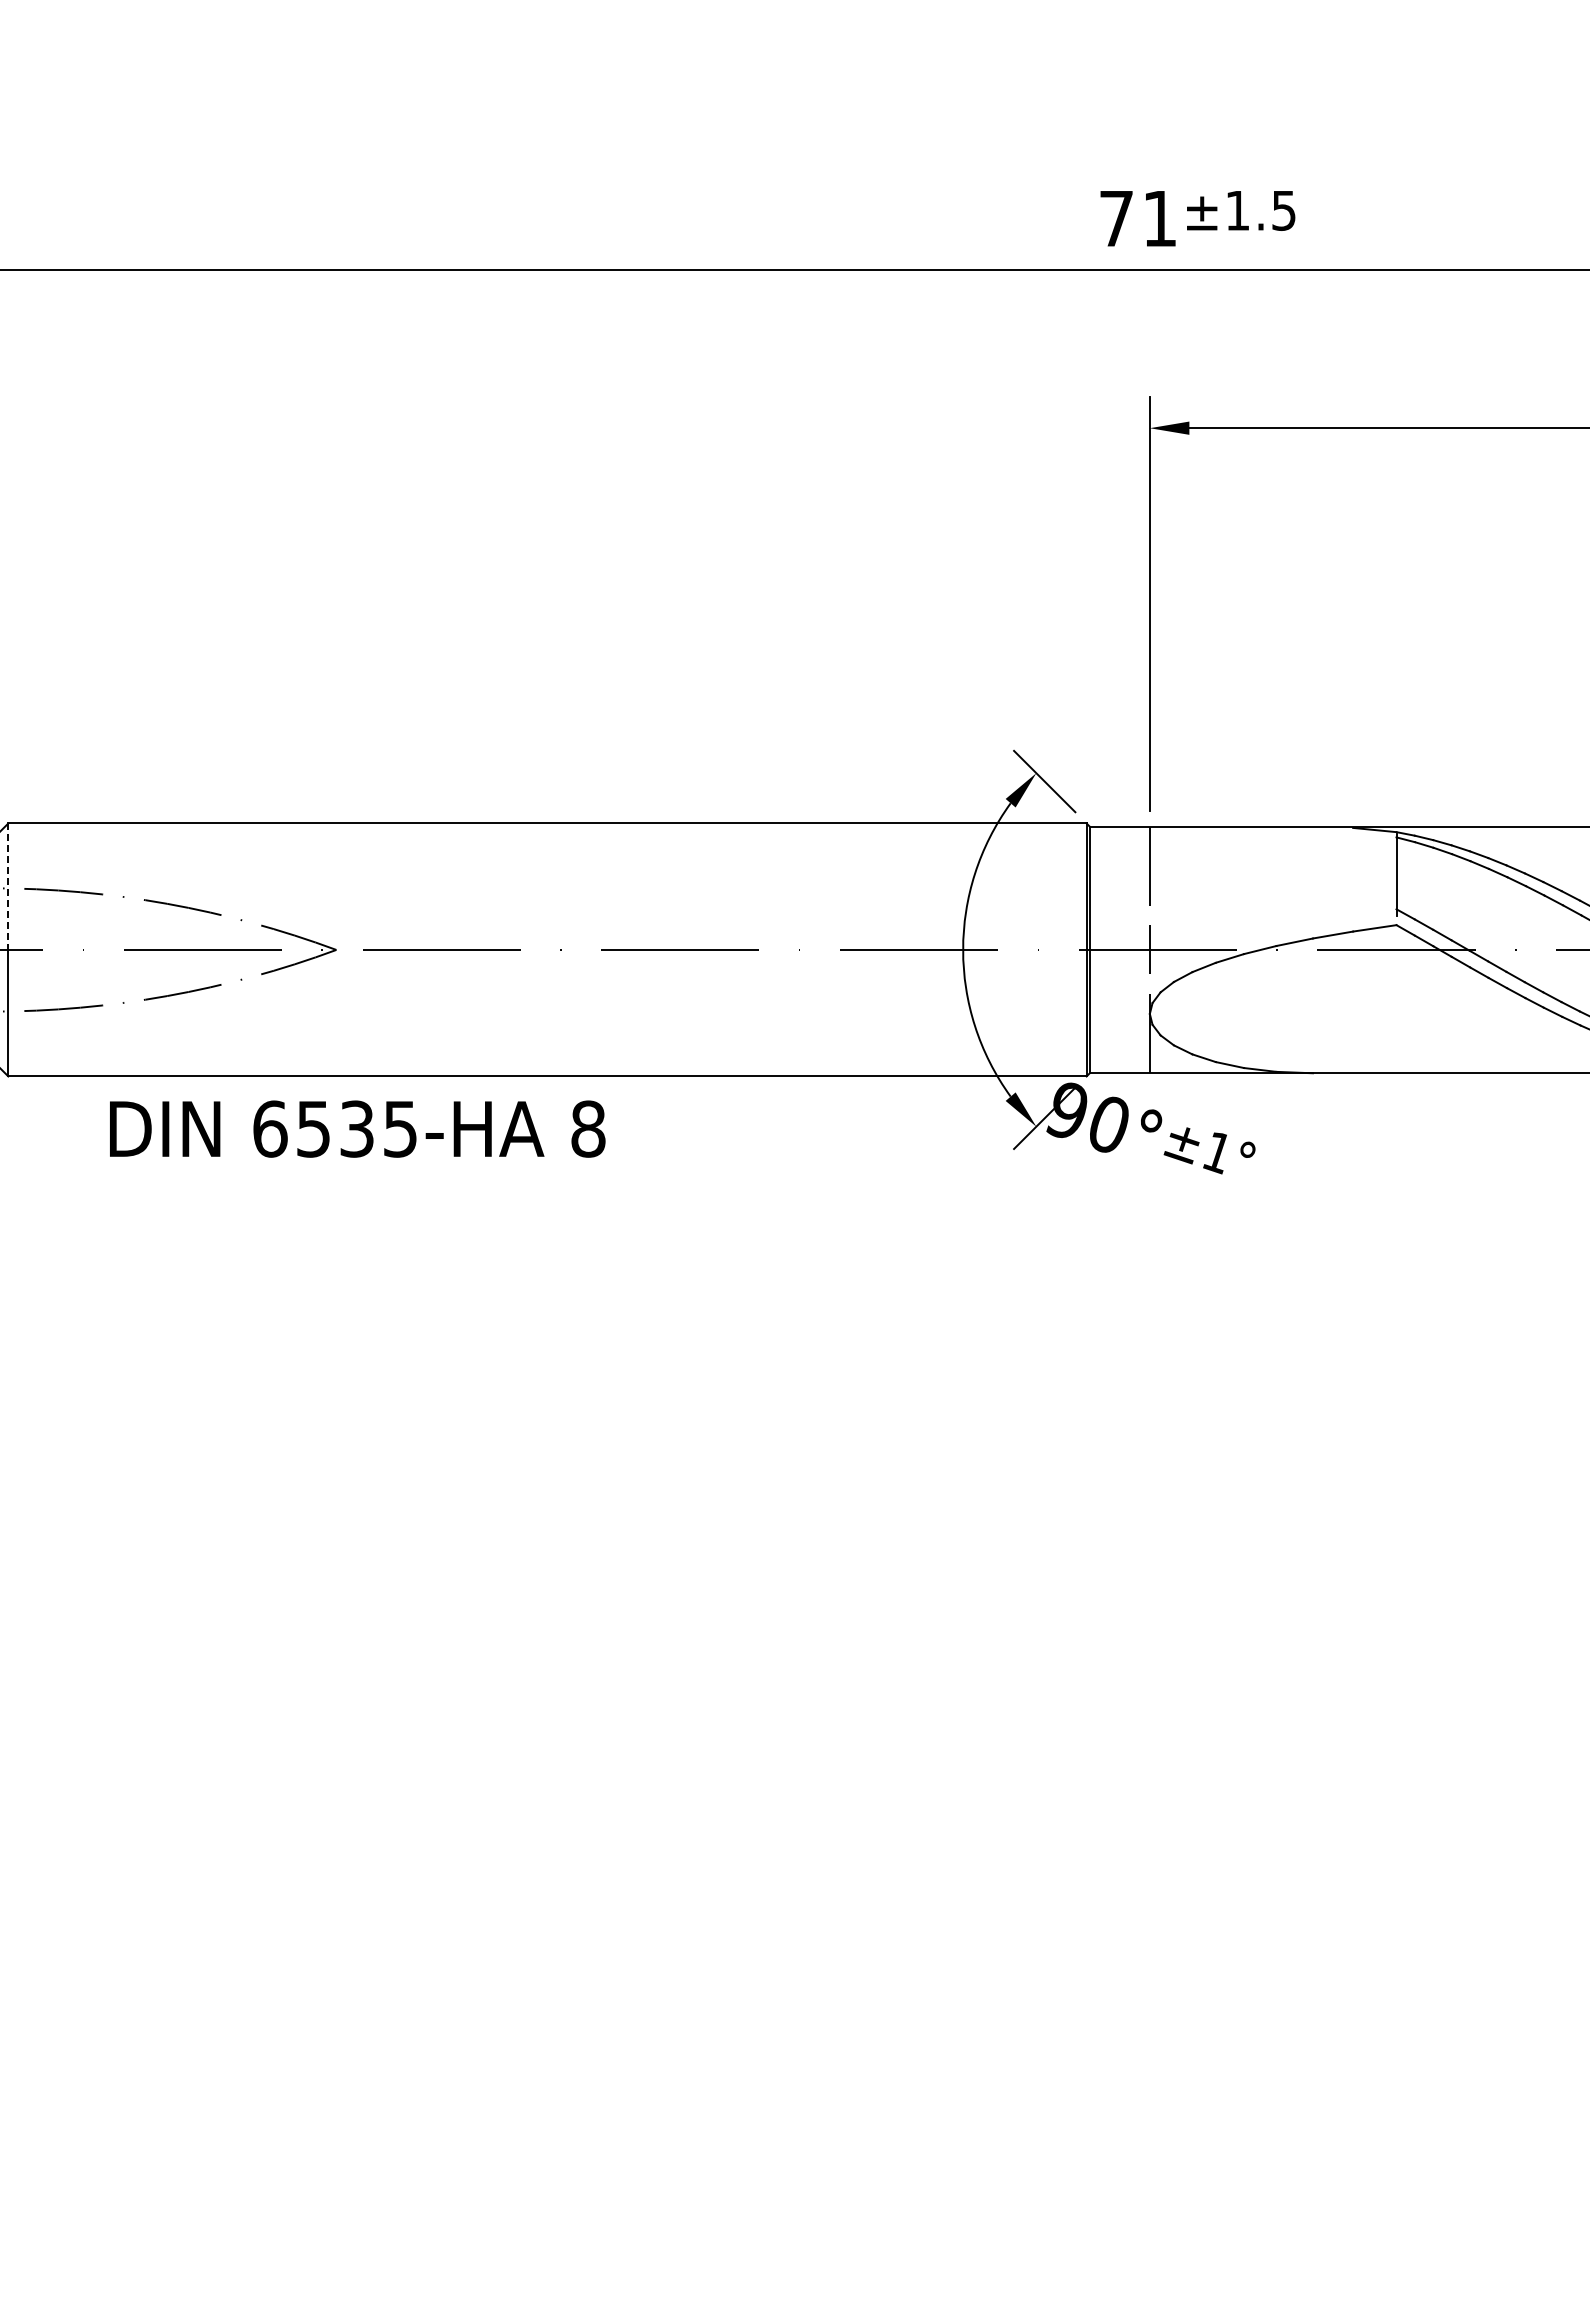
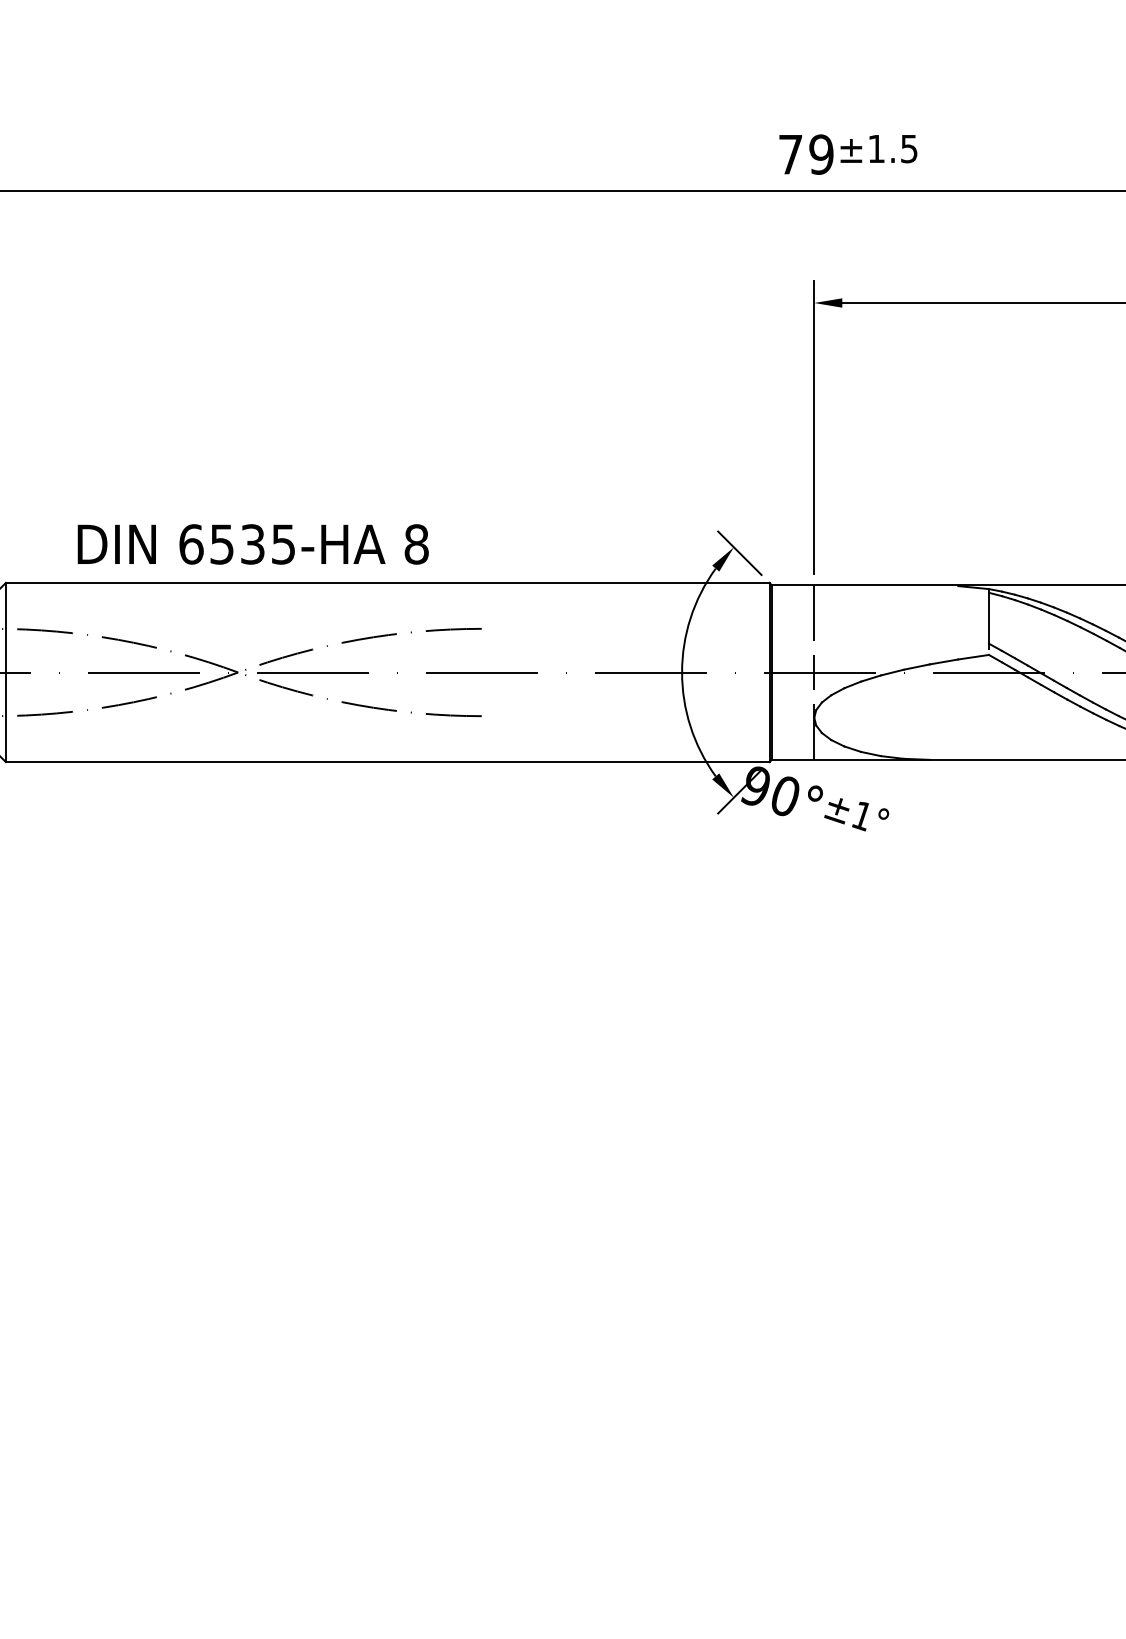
text: (1159, 218) -> (821, 154), 71 -> 79
line: (8, 887) -> (6, 628), dashed -> solid
part: (503, 905) -> (356, 641), added
text: (357, 1128) -> (253, 544), moved

